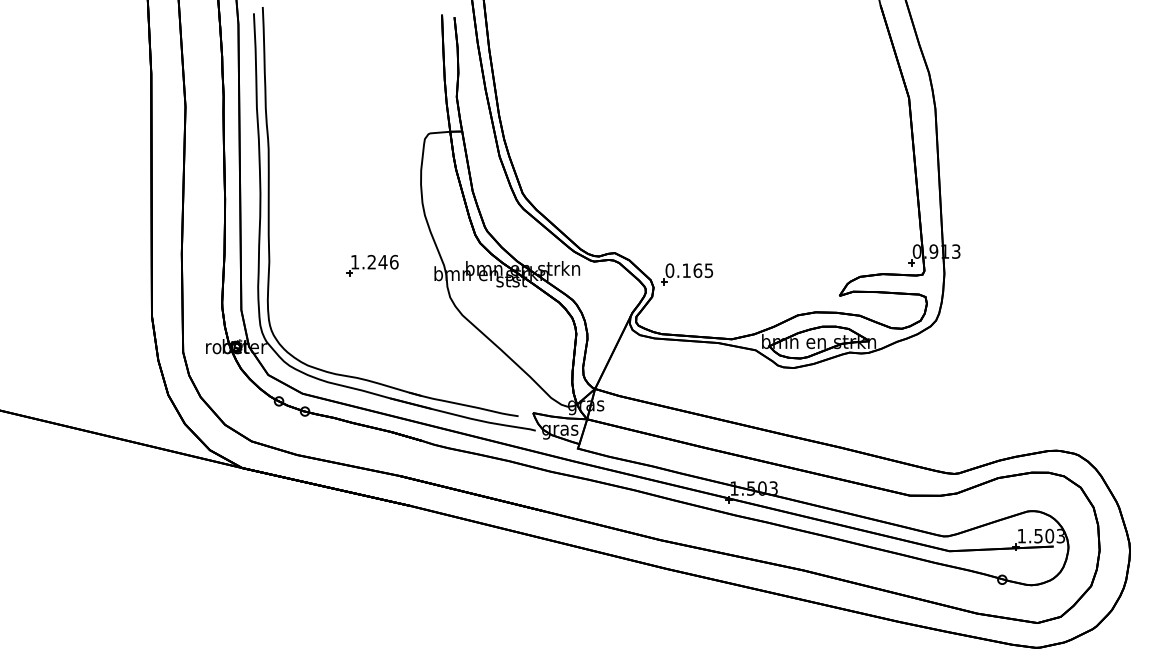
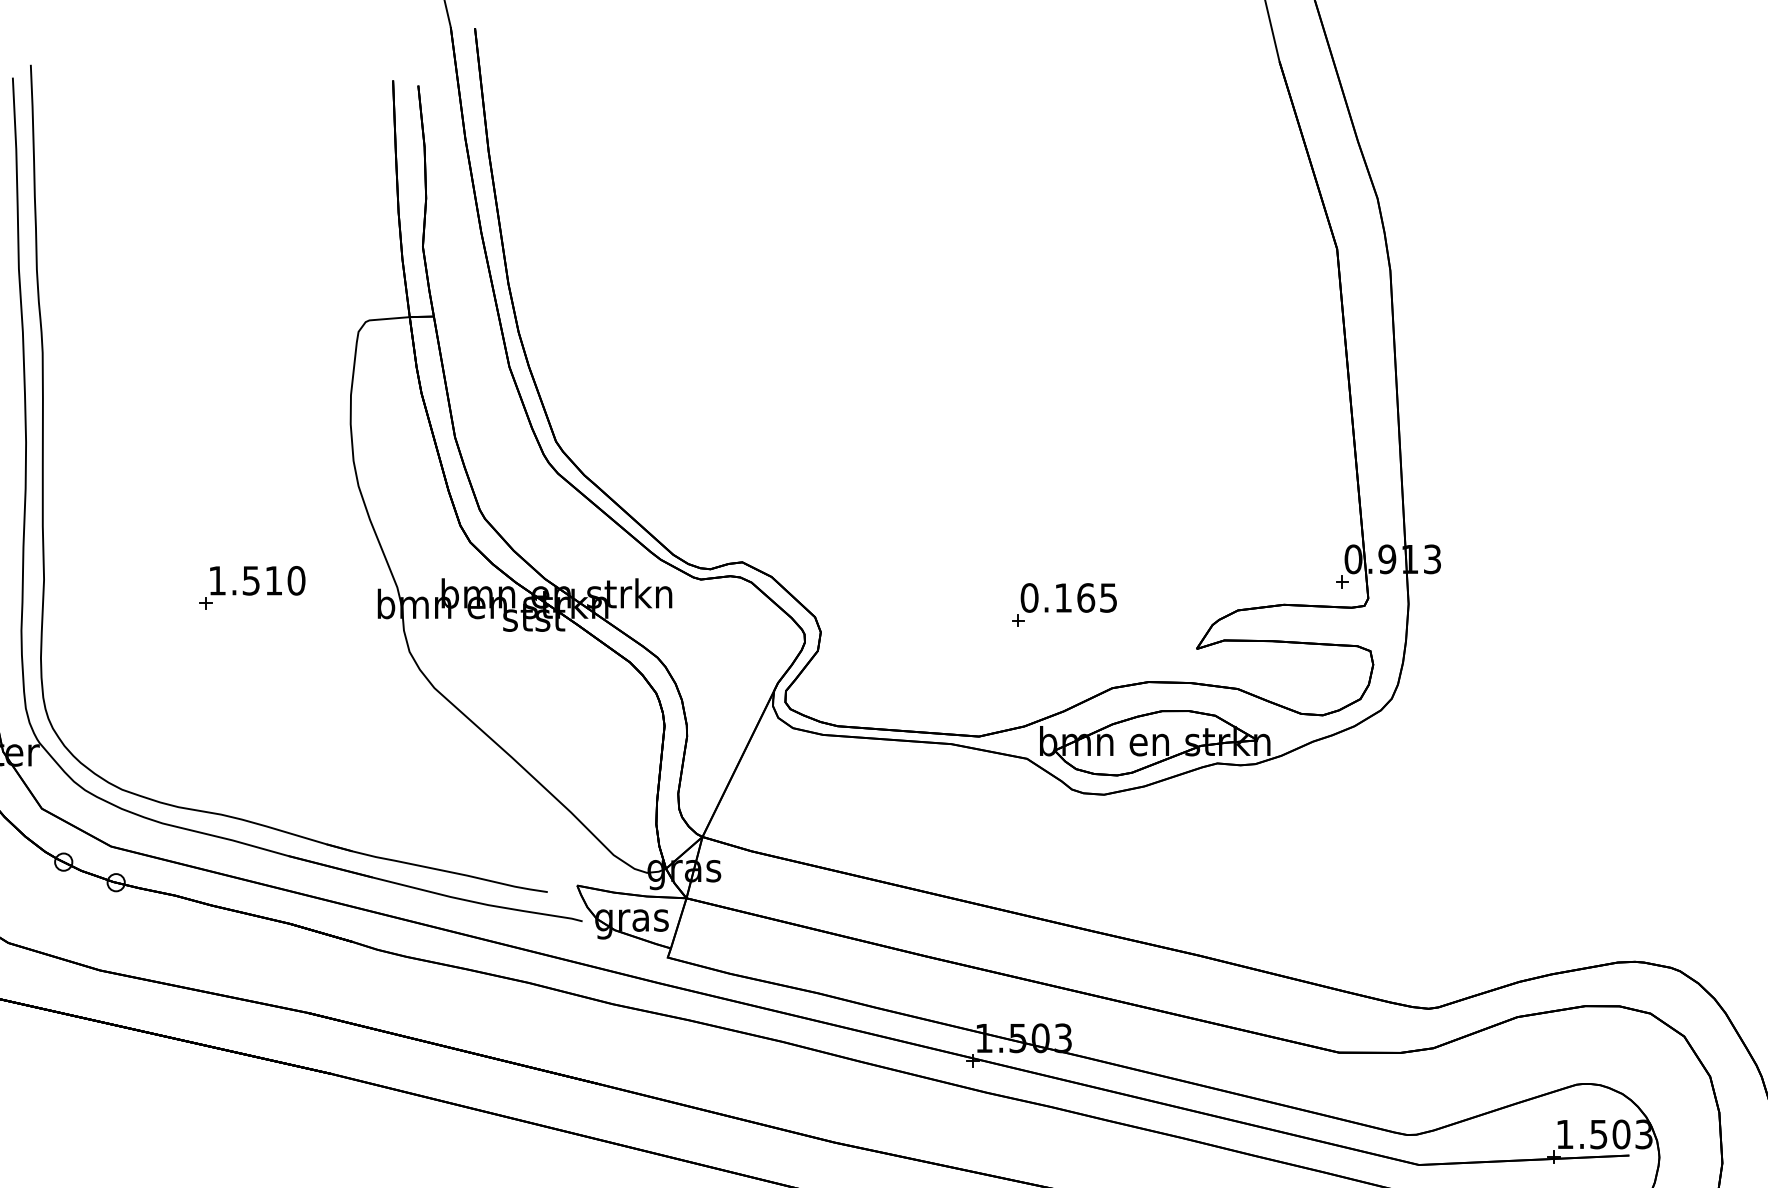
text: (382, 261) -> (272, 579), 1.246 -> 1.510
part: (687, 274) -> (1065, 605), moved

